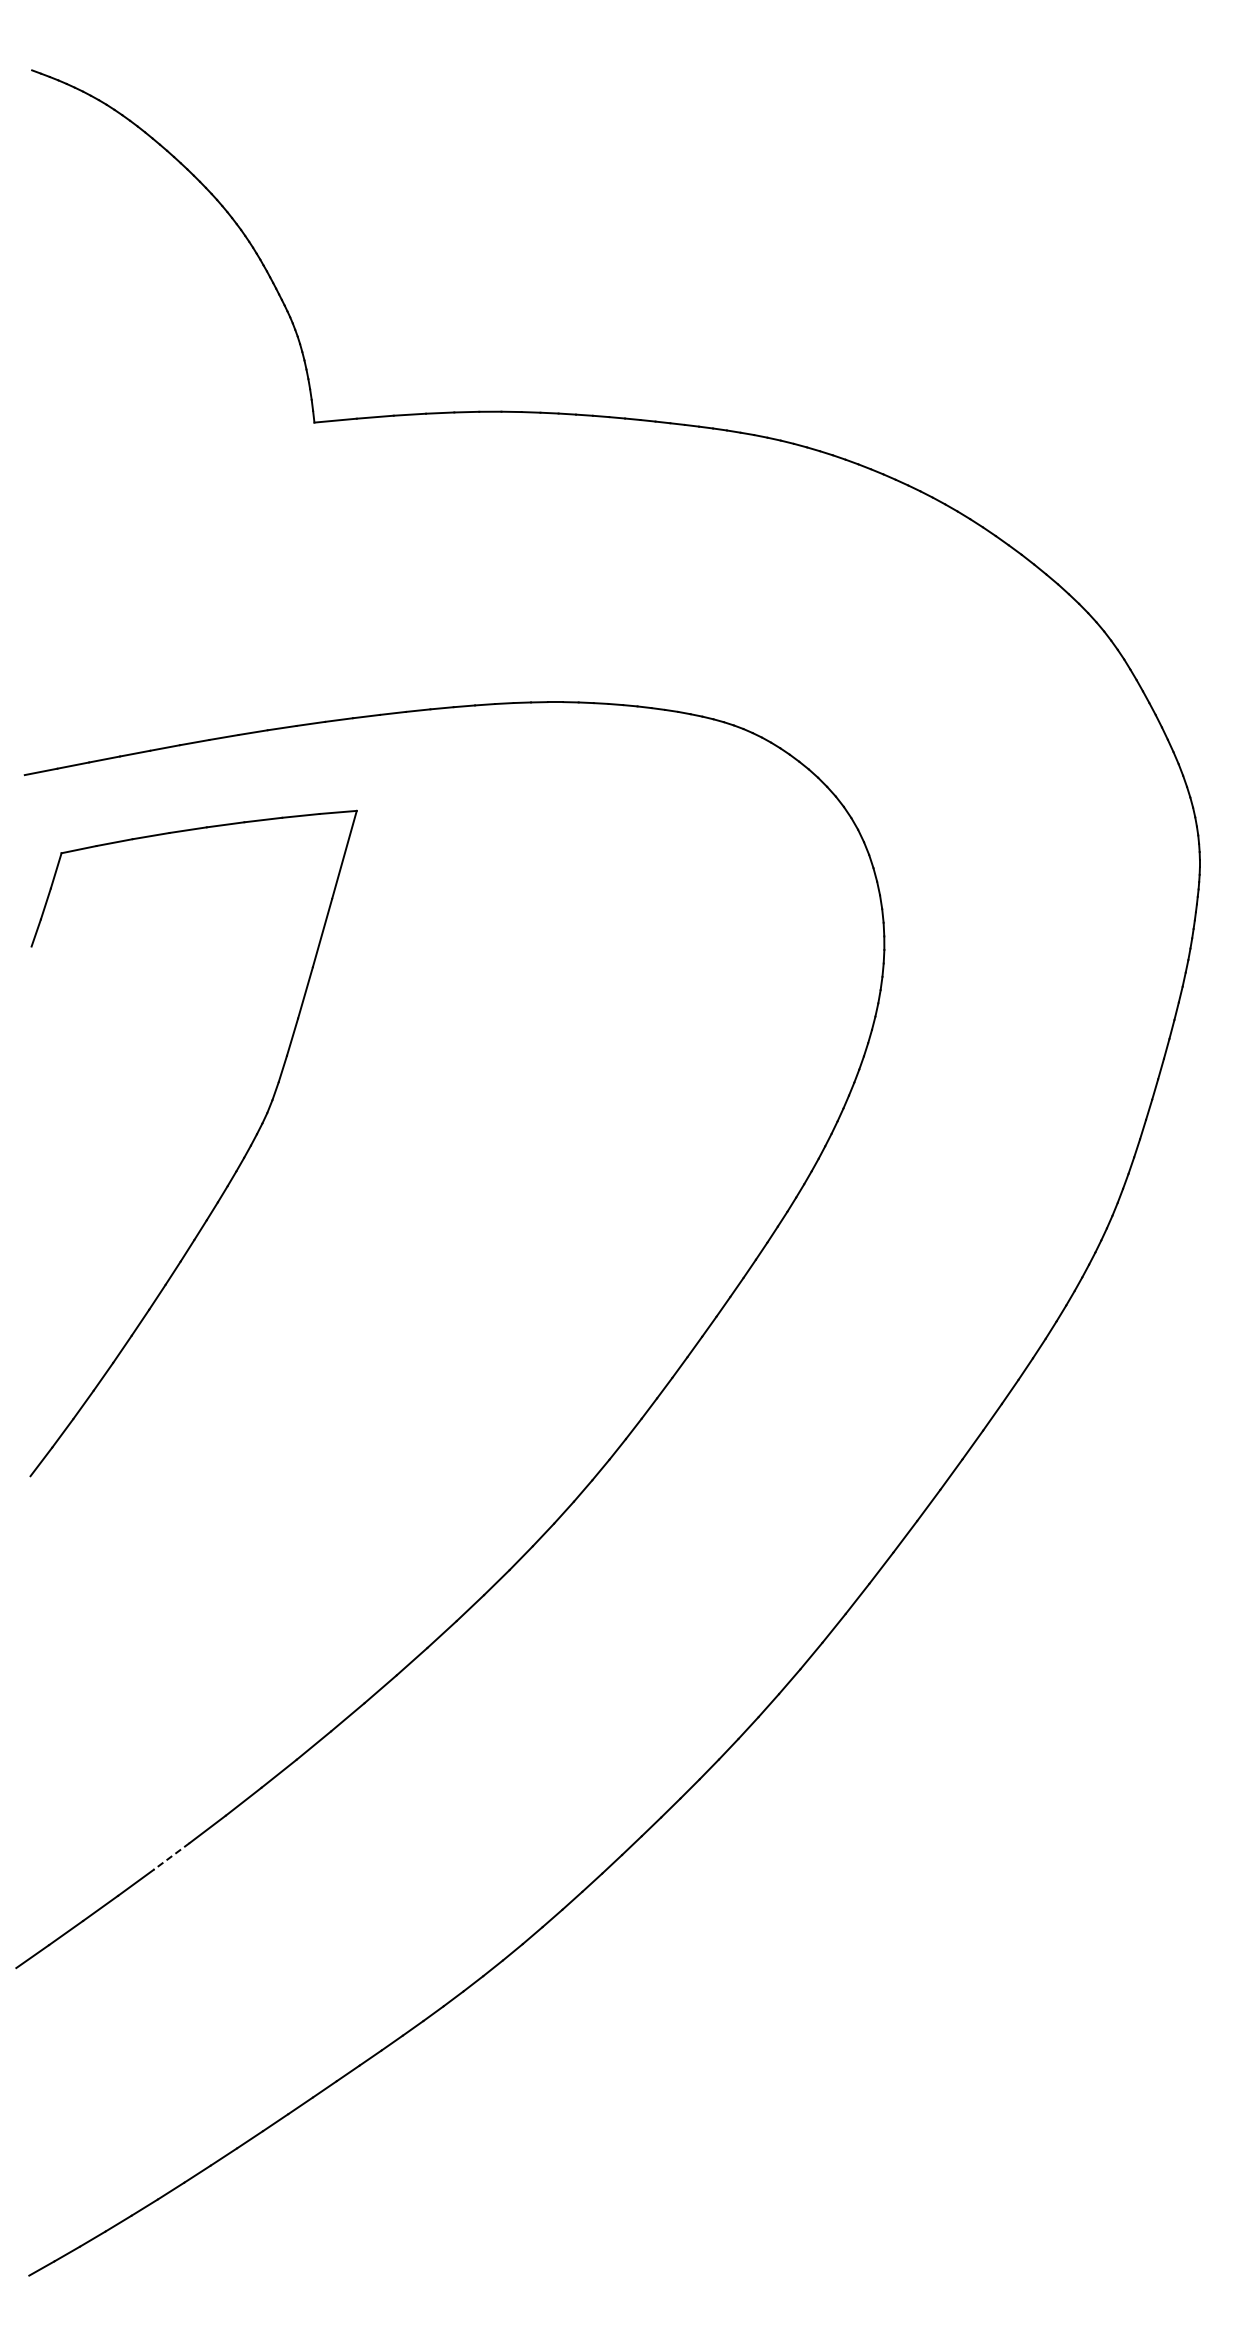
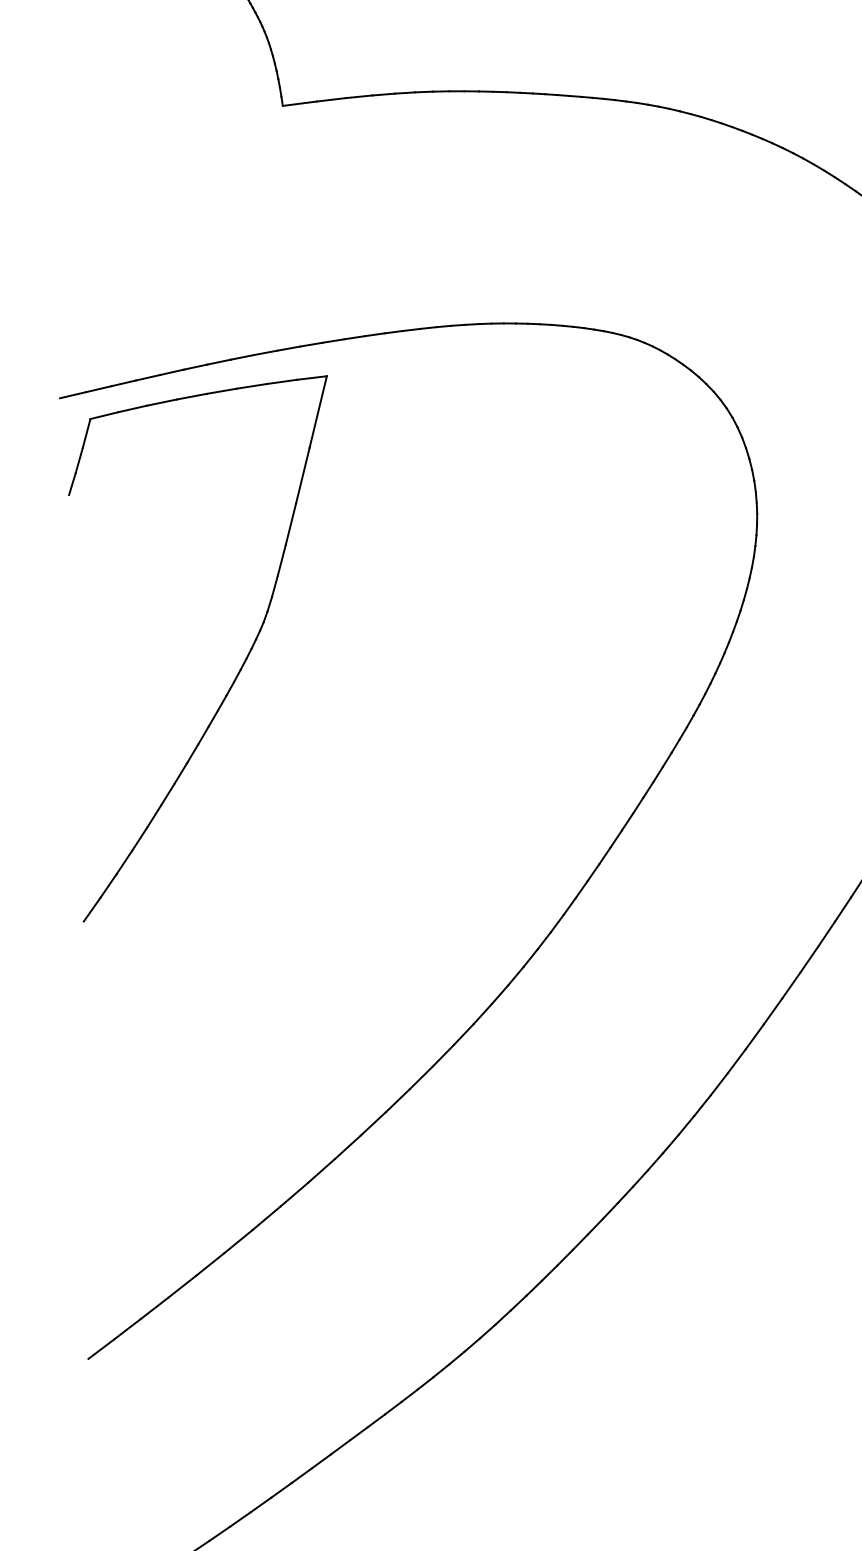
part: (235, 1170) -> (239, 669), moved
line: (171, 1856) -> (210, 1264), dashed -> solid

